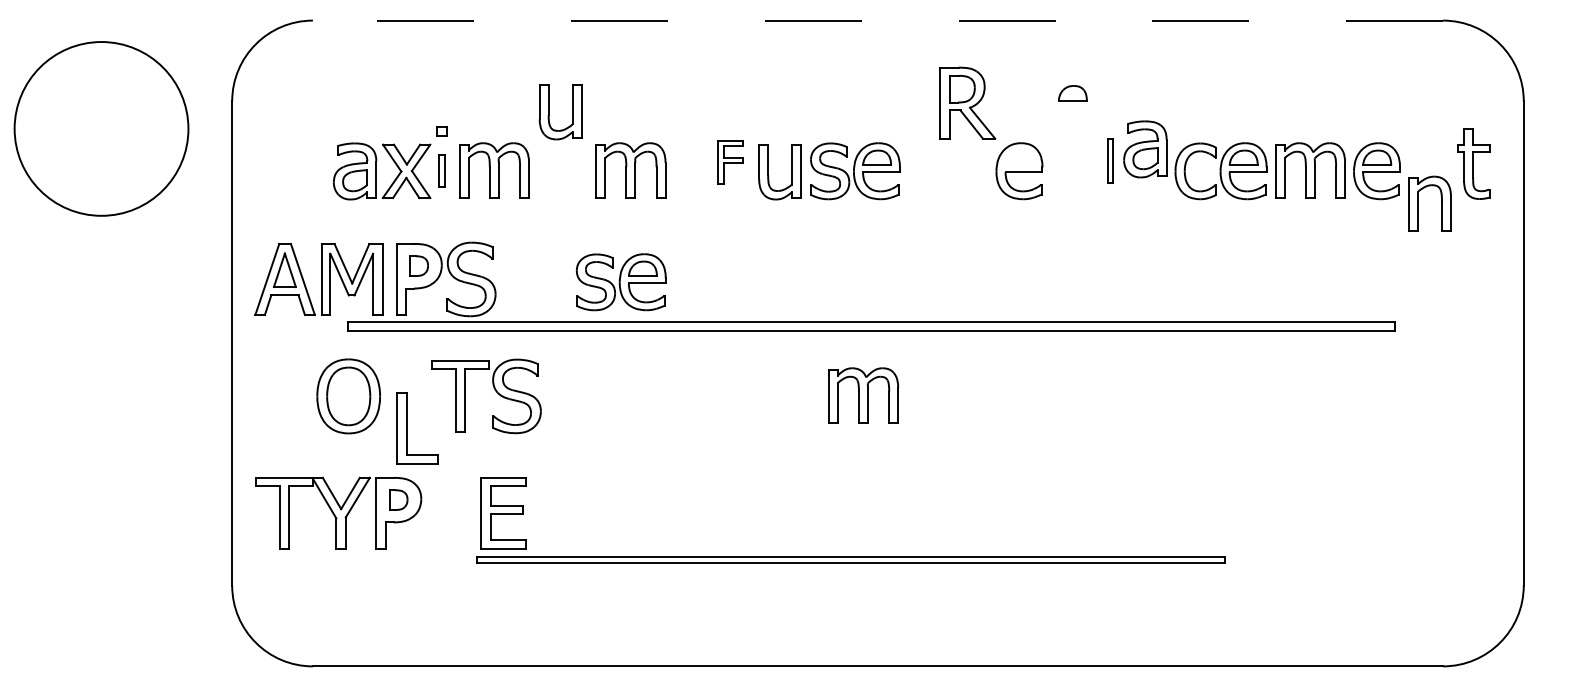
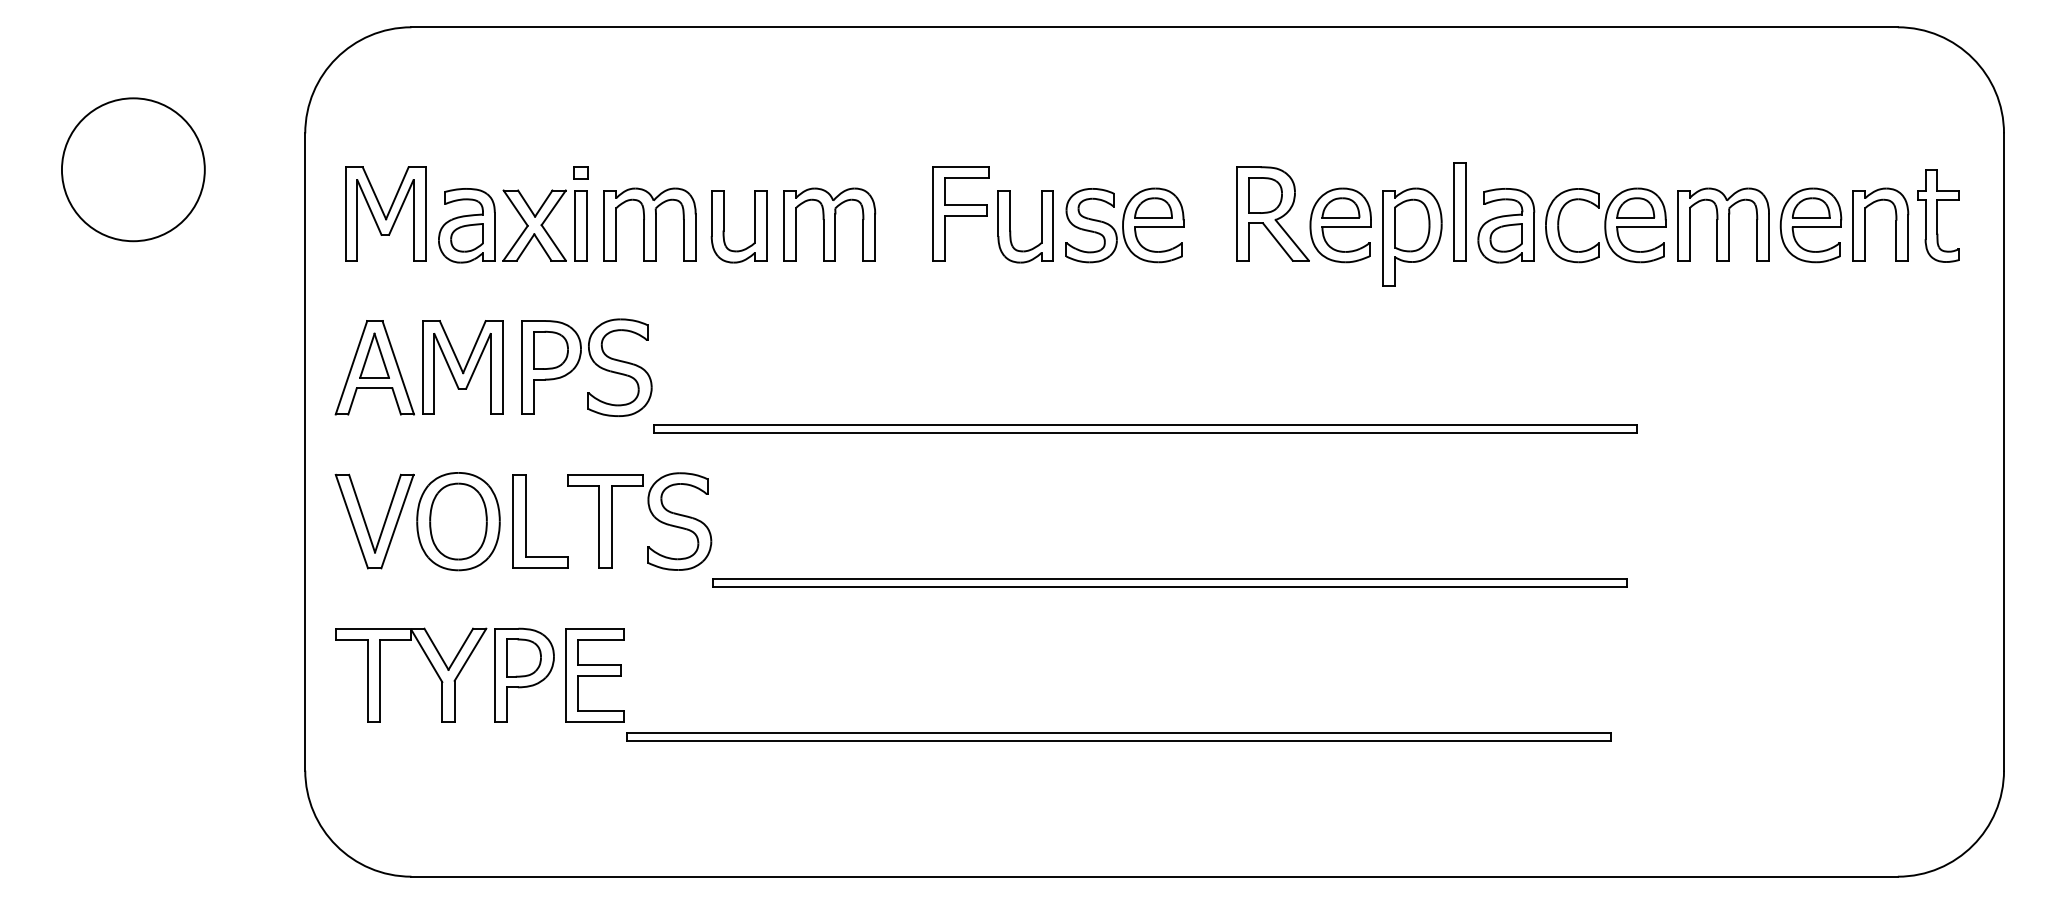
line: (877, 20) -> (1154, 27), dashed -> solid
part: (1072, 92) -> (1340, 207), moved
part: (967, 102) -> (1272, 213), moved
part: (549, 111) -> (724, 226), moved
circle: (100, 128) -> (132, 169), size x0.62
part: (1145, 149) -> (1506, 225), moved
part: (1109, 160) -> (1459, 211), size x1.67
part: (293, 162) -> (385, 213), added
part: (730, 162) -> (960, 213), size x1.67
part: (441, 171) -> (580, 225), size x1.67
part: (1074, 179) -> (1412, 236), added
part: (1418, 203) -> (1865, 224), moved
part: (418, 265) -> (550, 349), size x1.43
part: (620, 282) -> (816, 371), removed
part: (871, 325) -> (1145, 428), size x0.71
part: (863, 395) -> (1135, 520), removed
part: (278, 397) -> (366, 523), added
part: (407, 428) -> (526, 521), moved
part: (889, 442) -> (1169, 582), added
part: (398, 499) -> (523, 657), size x1.43
part: (503, 513) -> (594, 675), moved

